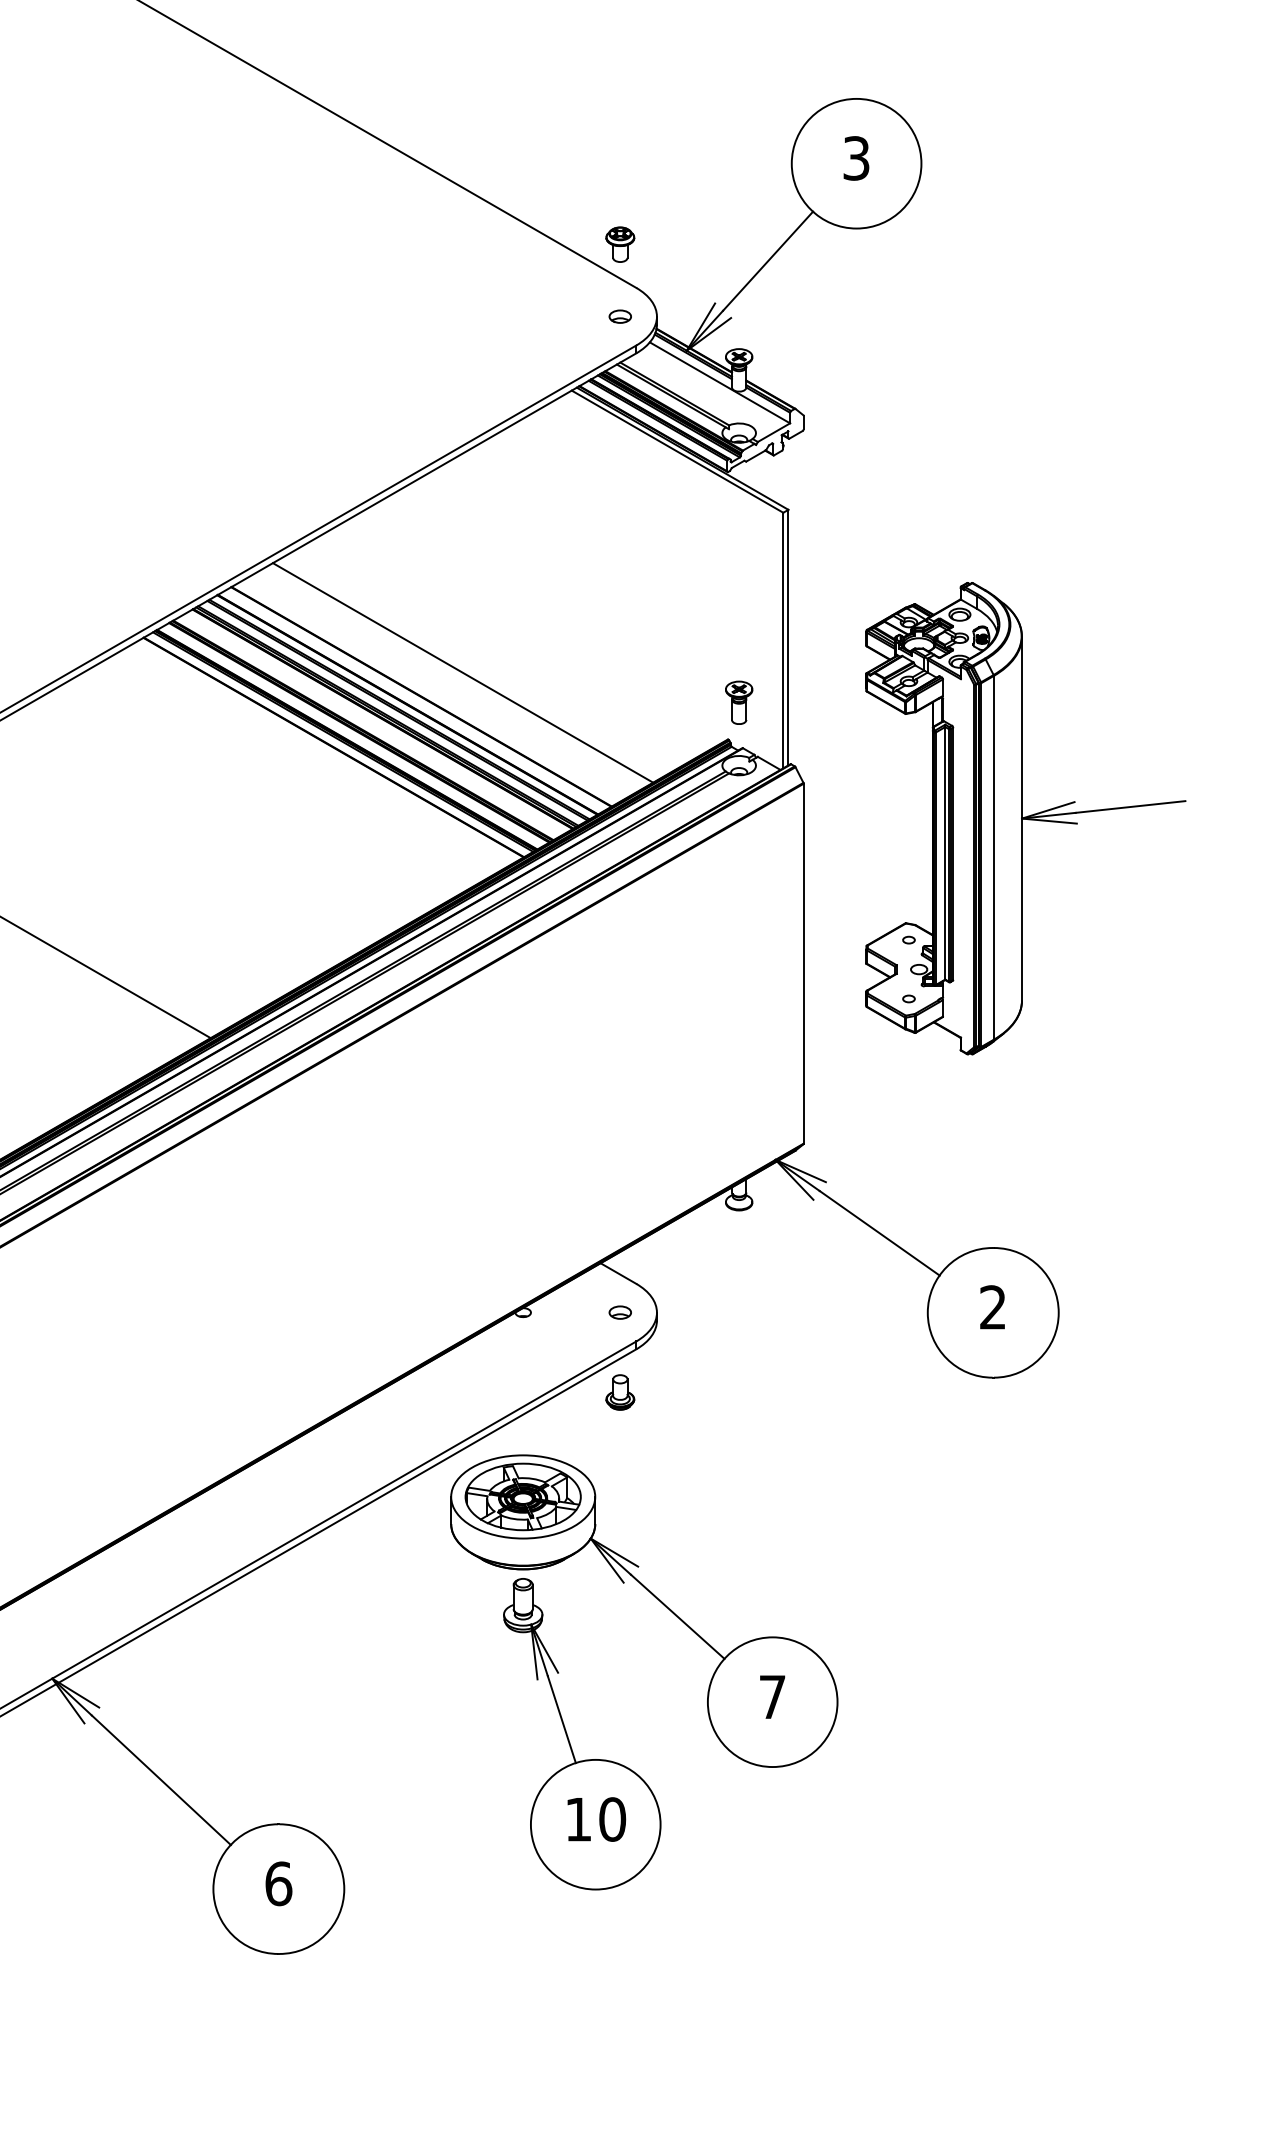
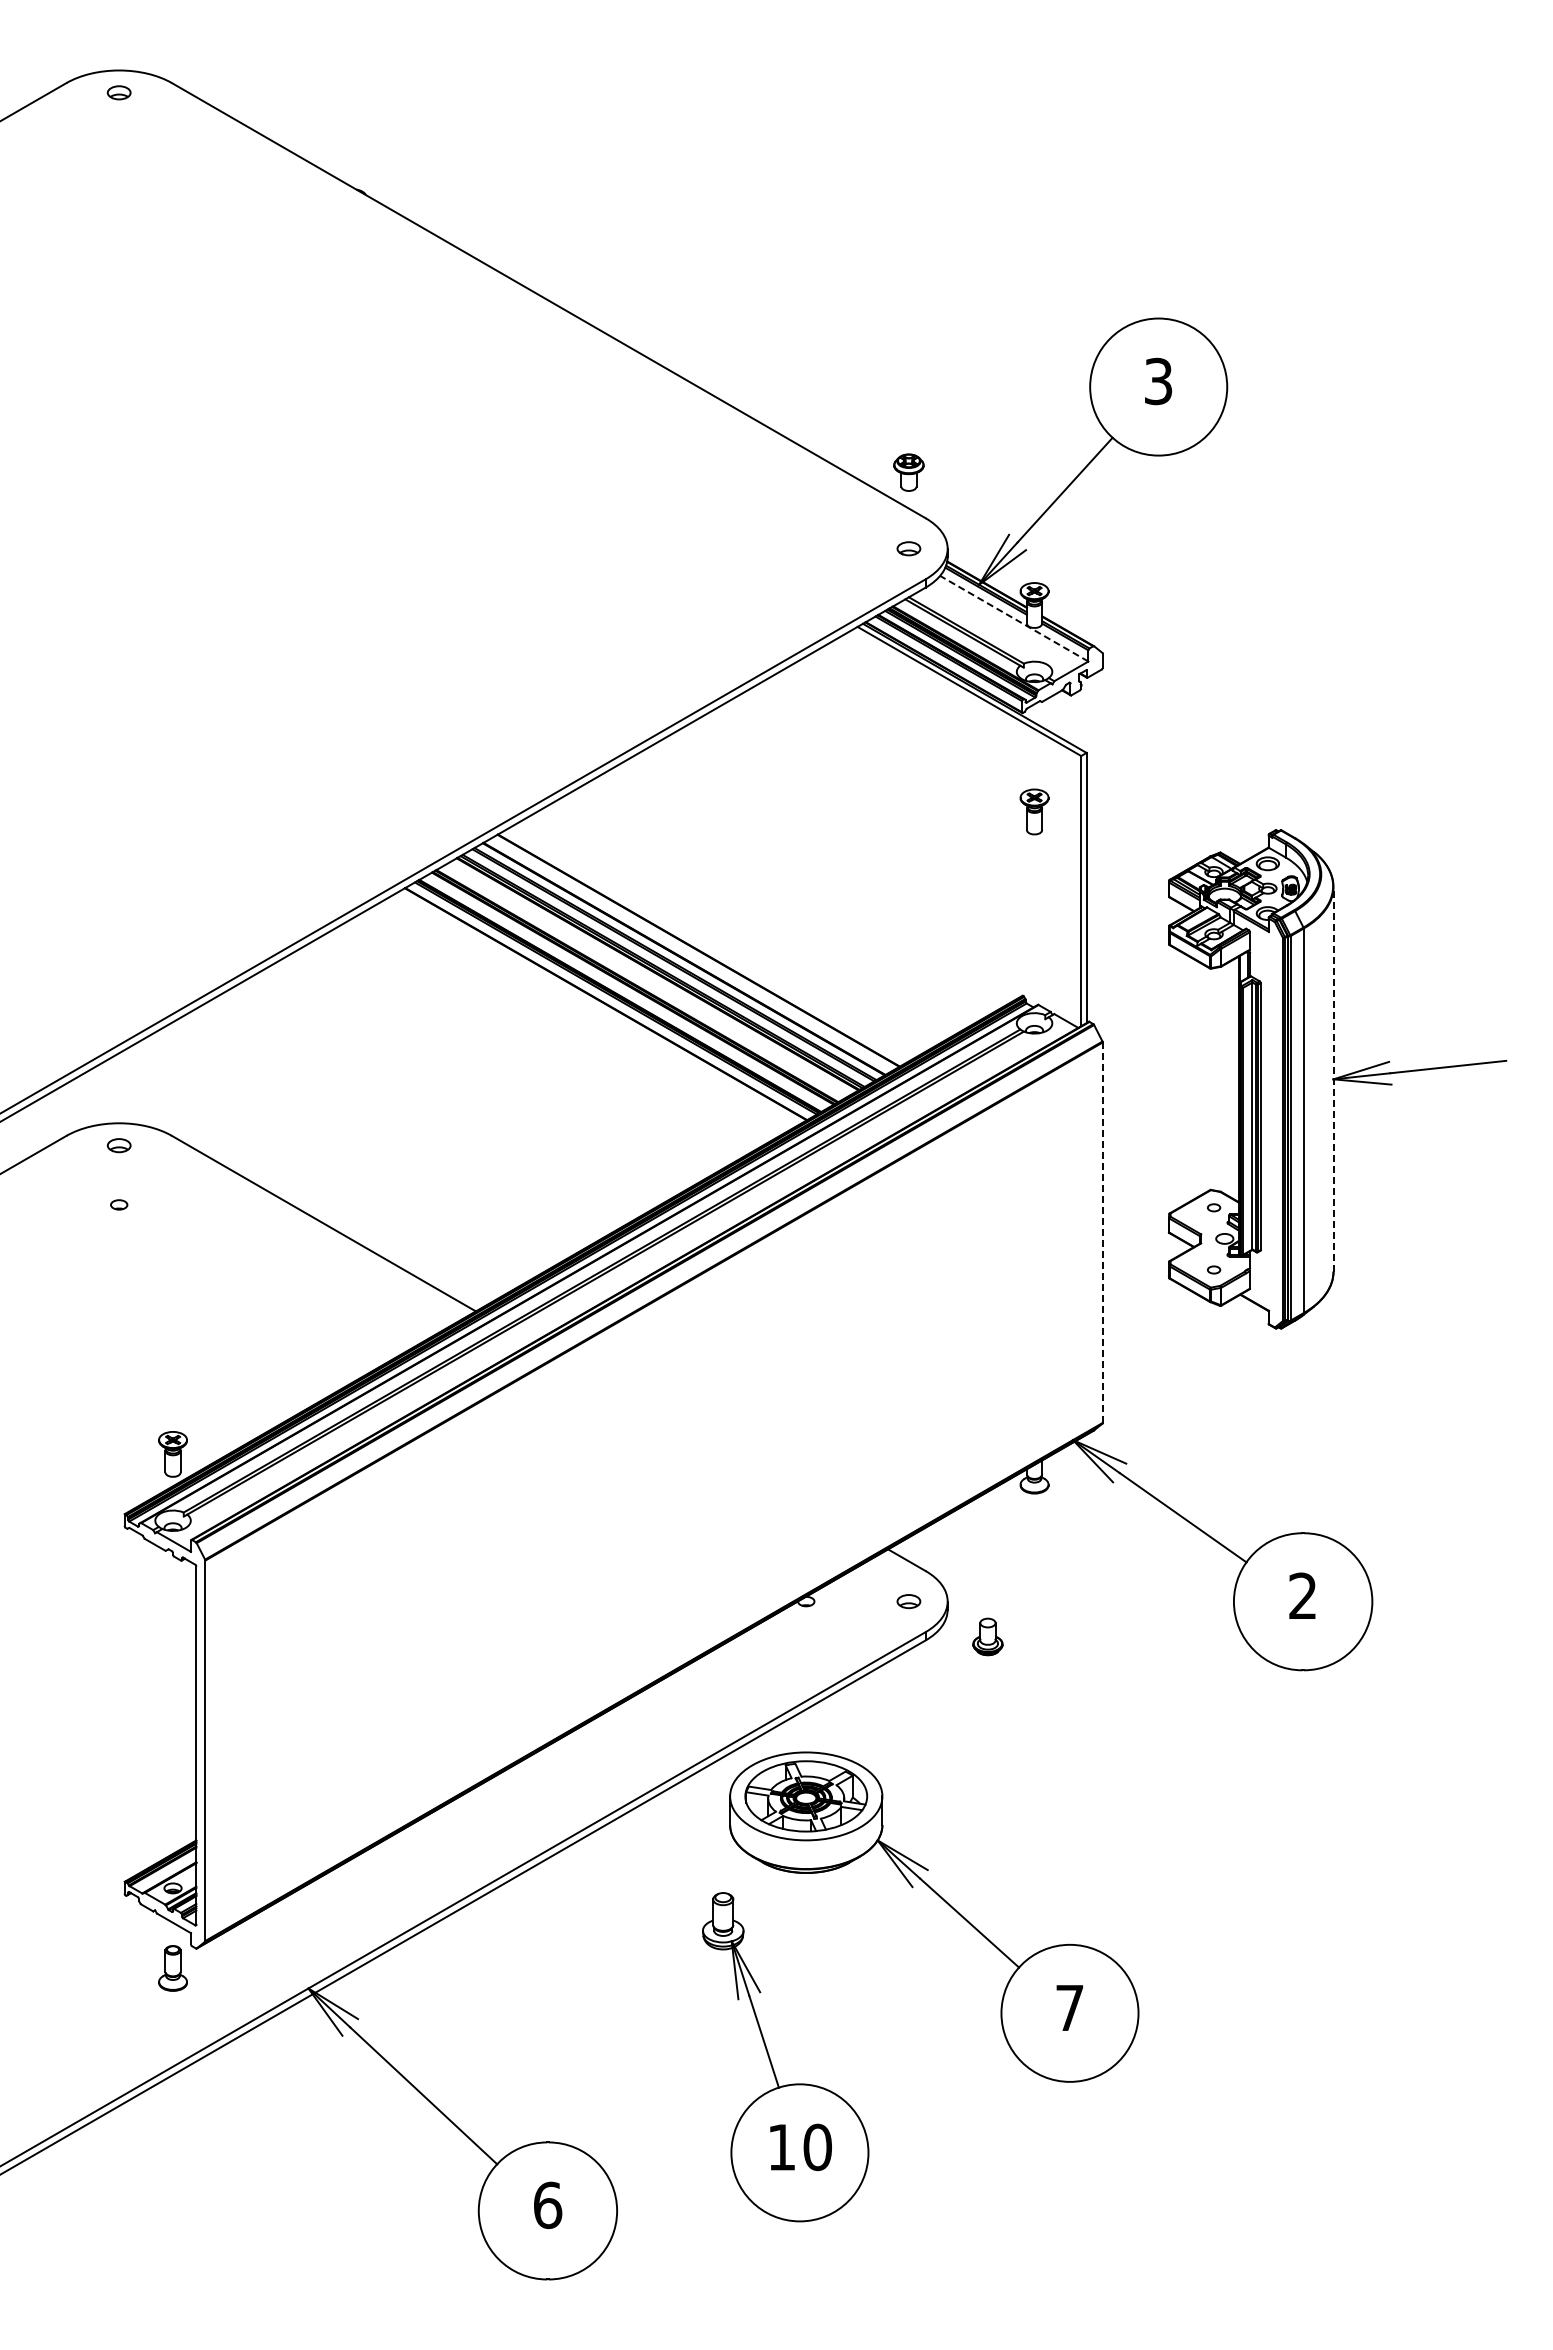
line: (720, 382) -> (1014, 618), solid -> dashed
line: (462, 673) -> (742, 925), removed
part: (739, 702) -> (1034, 811), moved
line: (1021, 817) -> (1333, 1078), solid -> dashed
line: (803, 964) -> (1102, 1233), solid -> dashed
part: (619, 1392) -> (987, 1636), moved
part: (568, 1737) -> (771, 2060), moved

